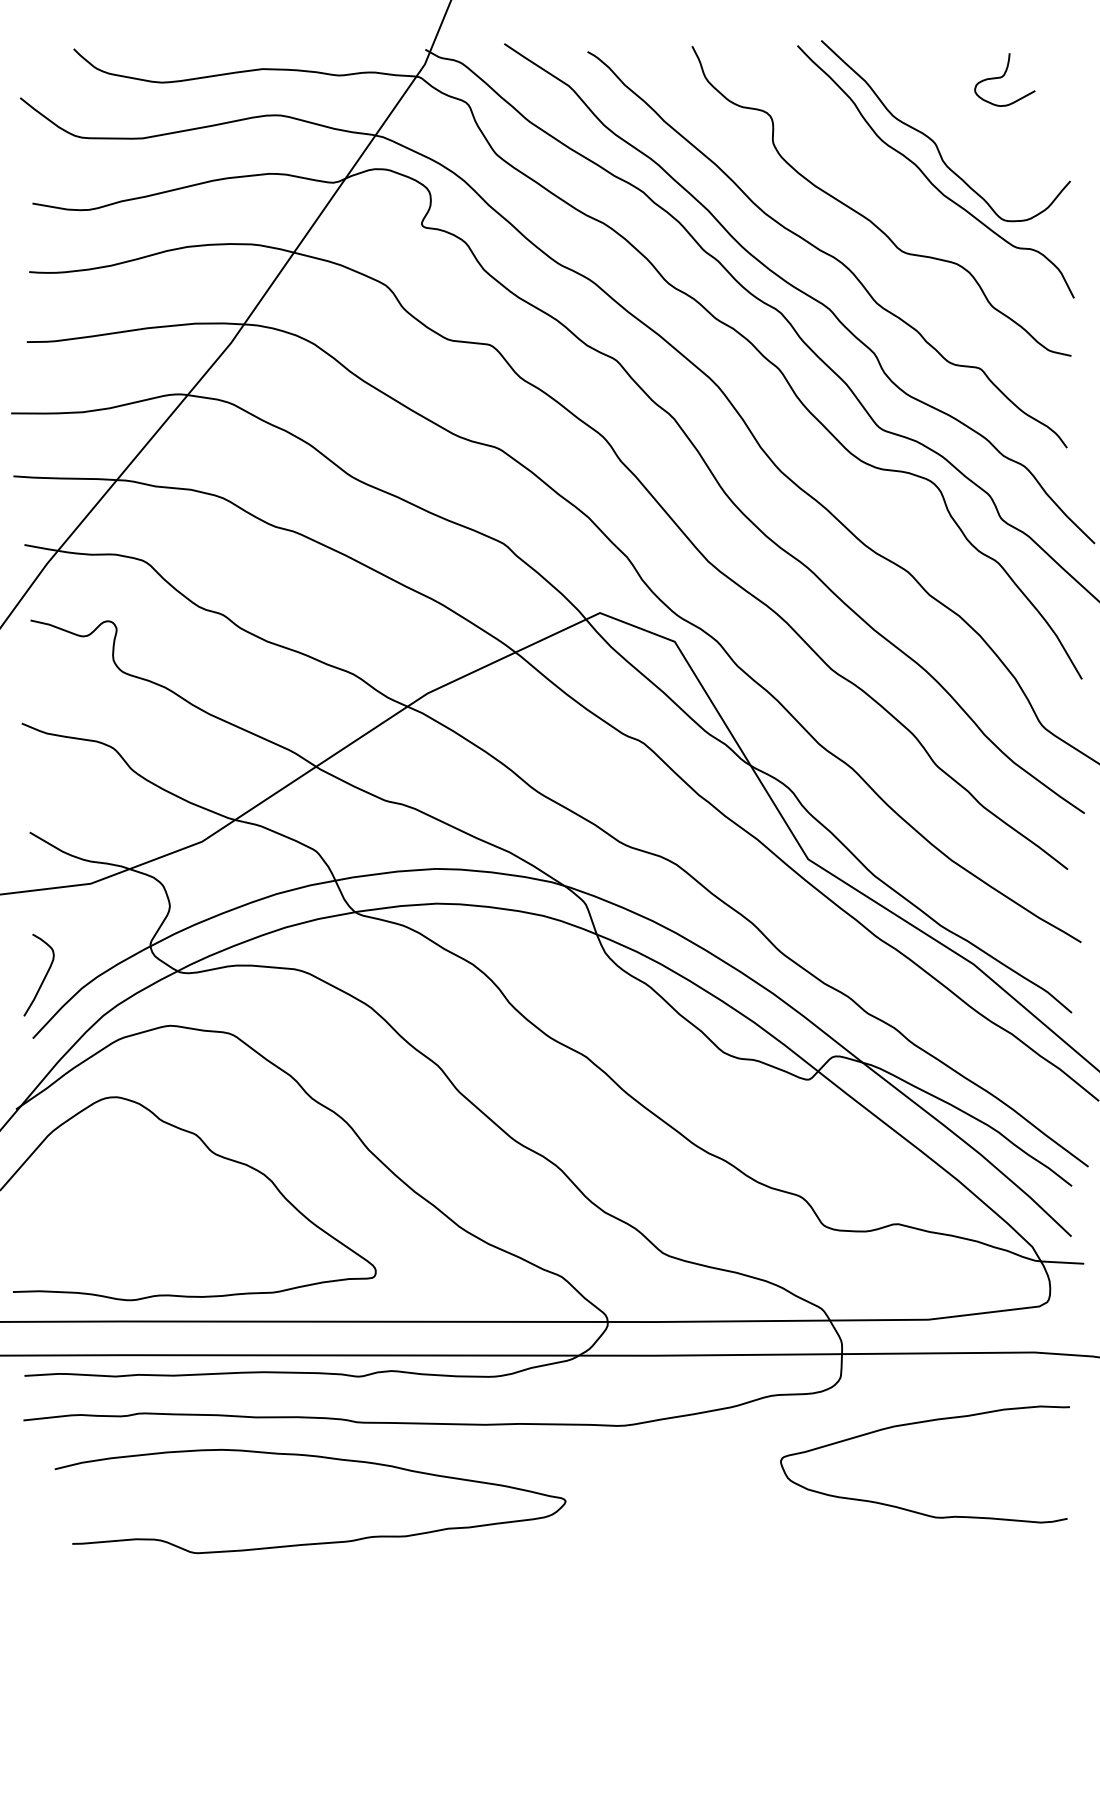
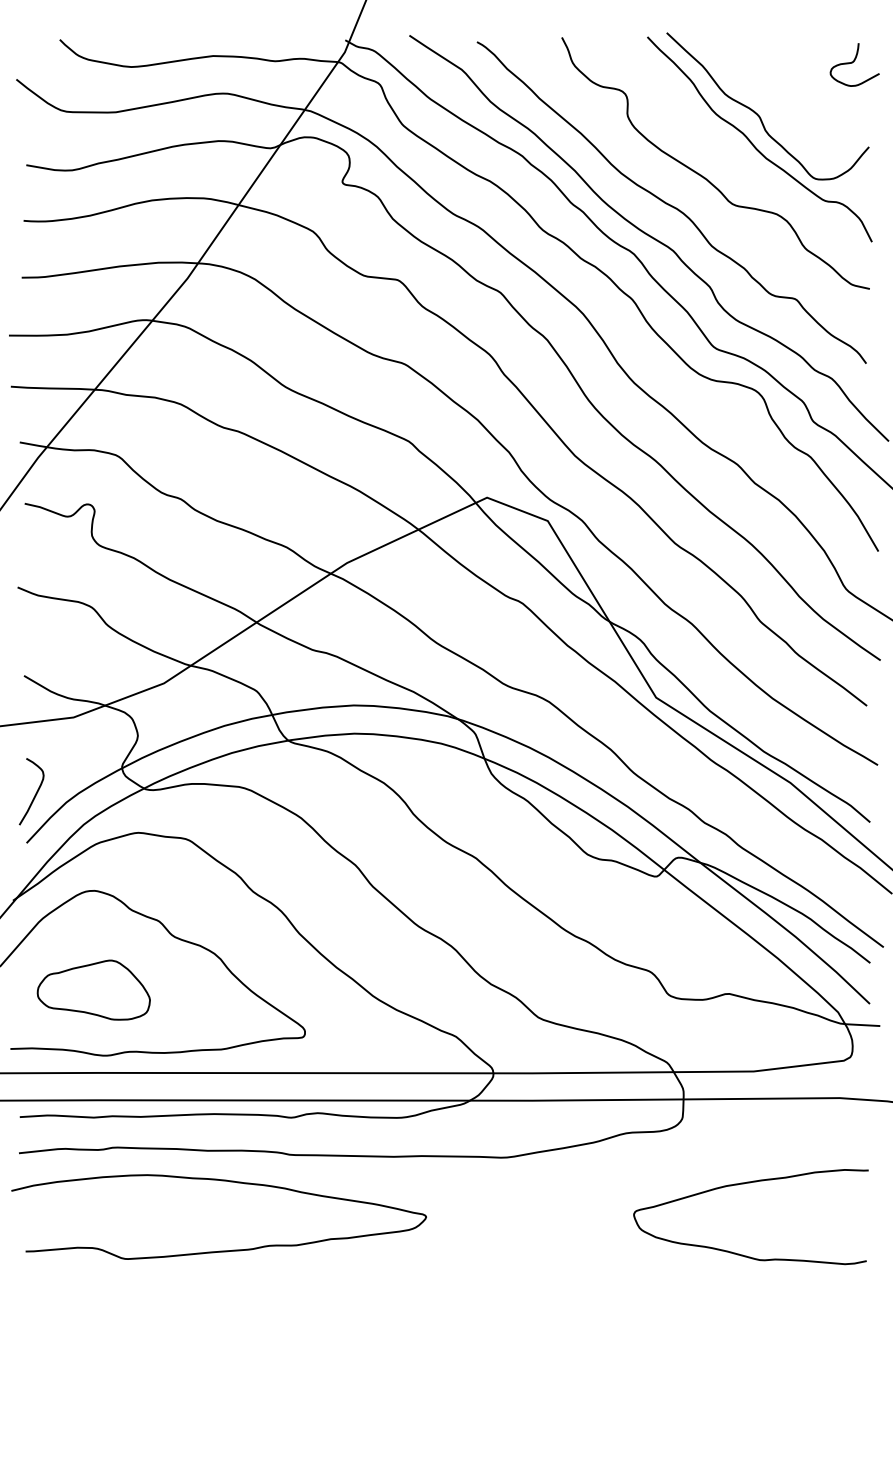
curve: (1003, 77) -> (853, 62), moved
part: (115, 1218) -> (93, 989), added
curve: (917, 1424) -> (744, 1184), moved
curve: (311, 1542) -> (219, 1250), moved

